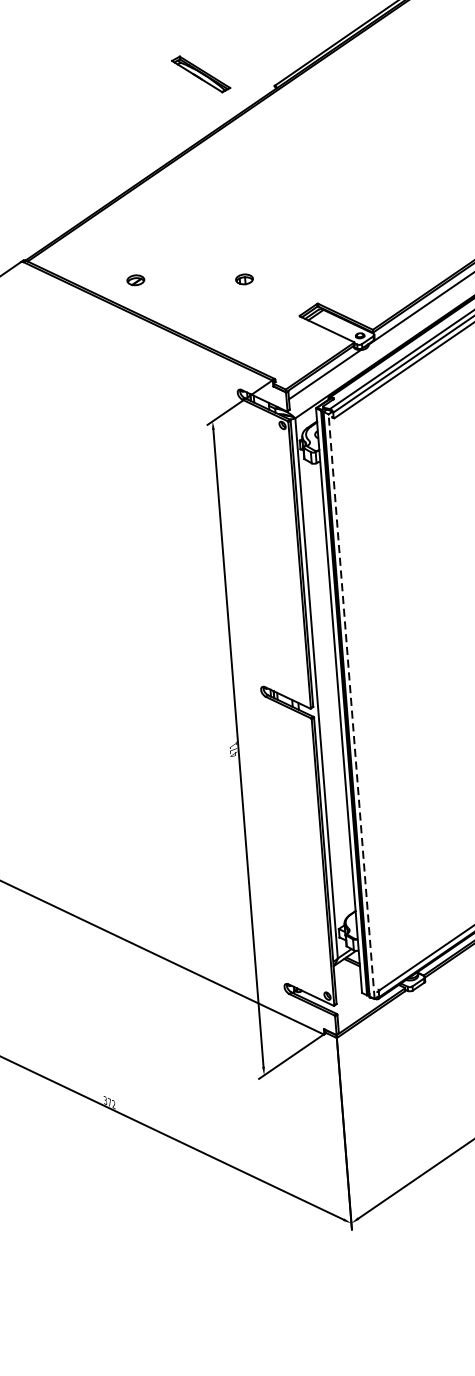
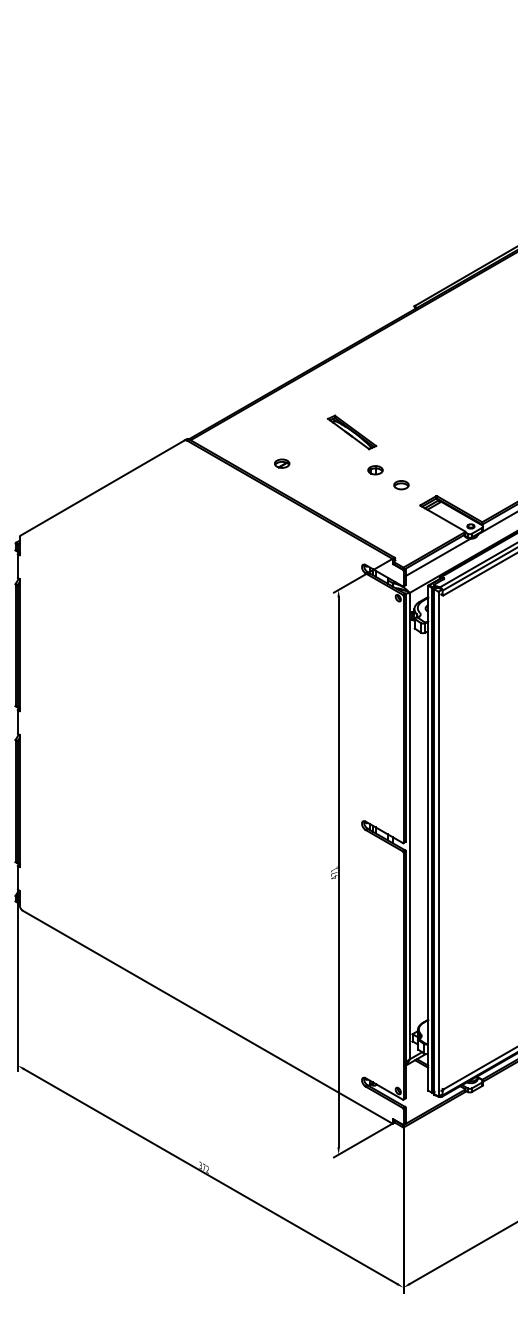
part: (201, 74) -> (352, 432), moved
part: (276, 294) -> (401, 485), added
line: (351, 705) -> (438, 843), dashed -> solid

